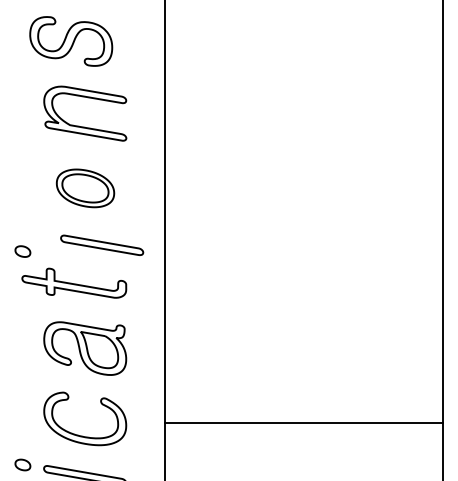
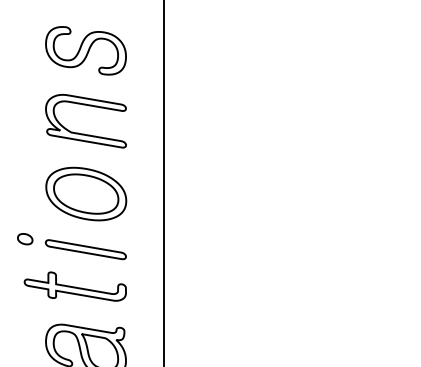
part: (71, 41) -> (86, 50), moved
part: (85, 188) -> (86, 194), size x1.43
part: (102, 244) -> (86, 248), moved
part: (22, 251) -> (24, 239), moved

